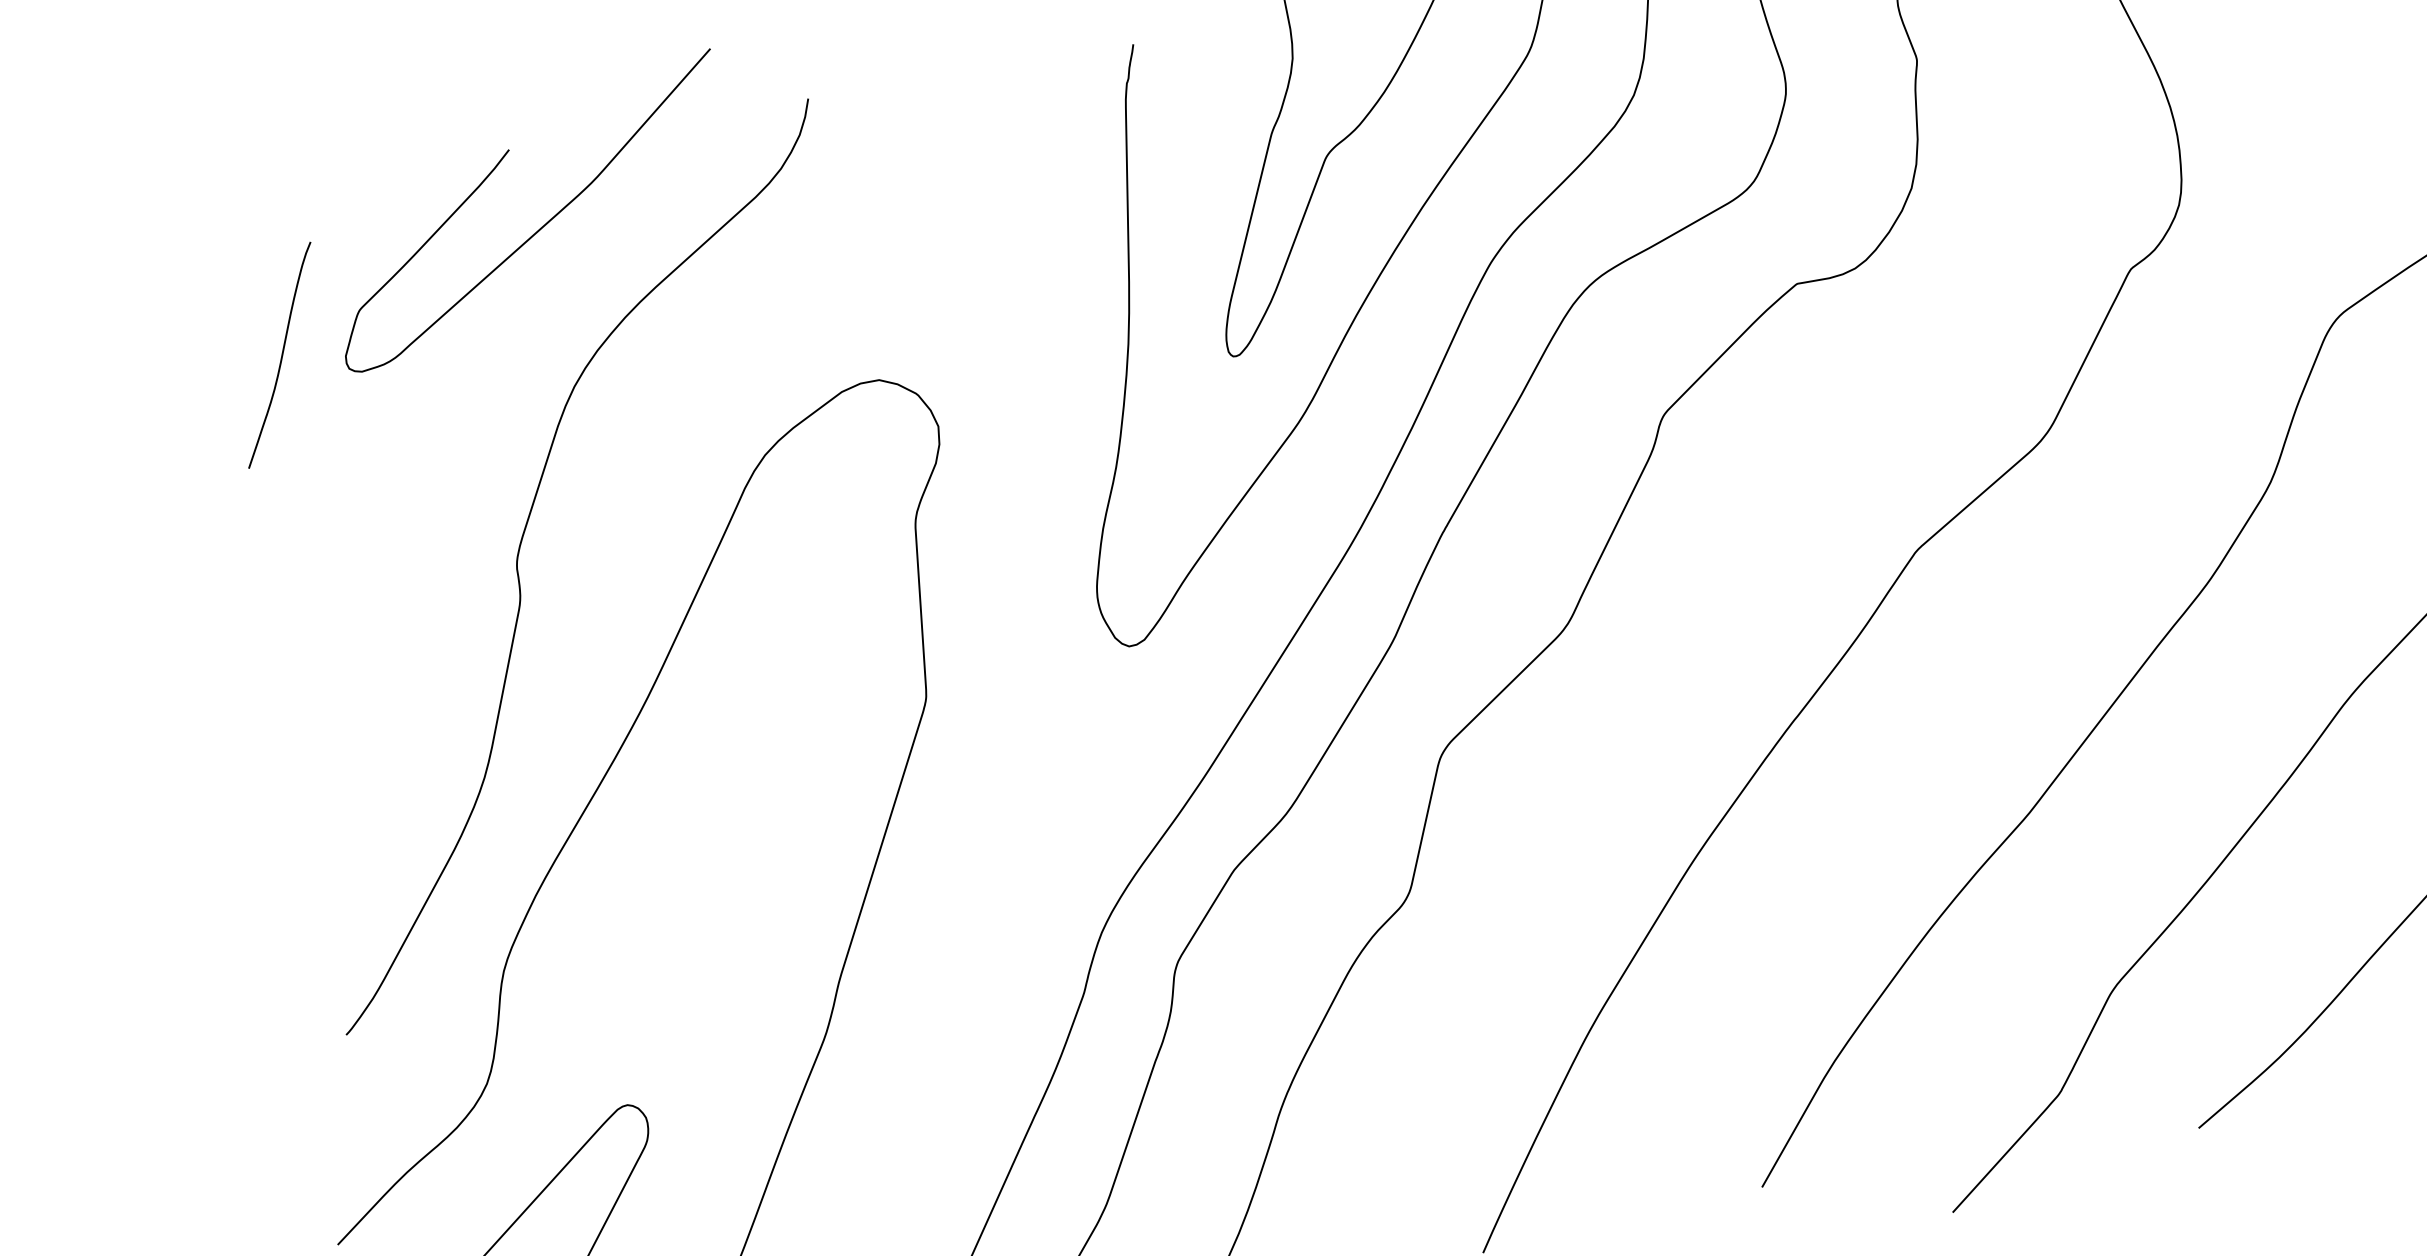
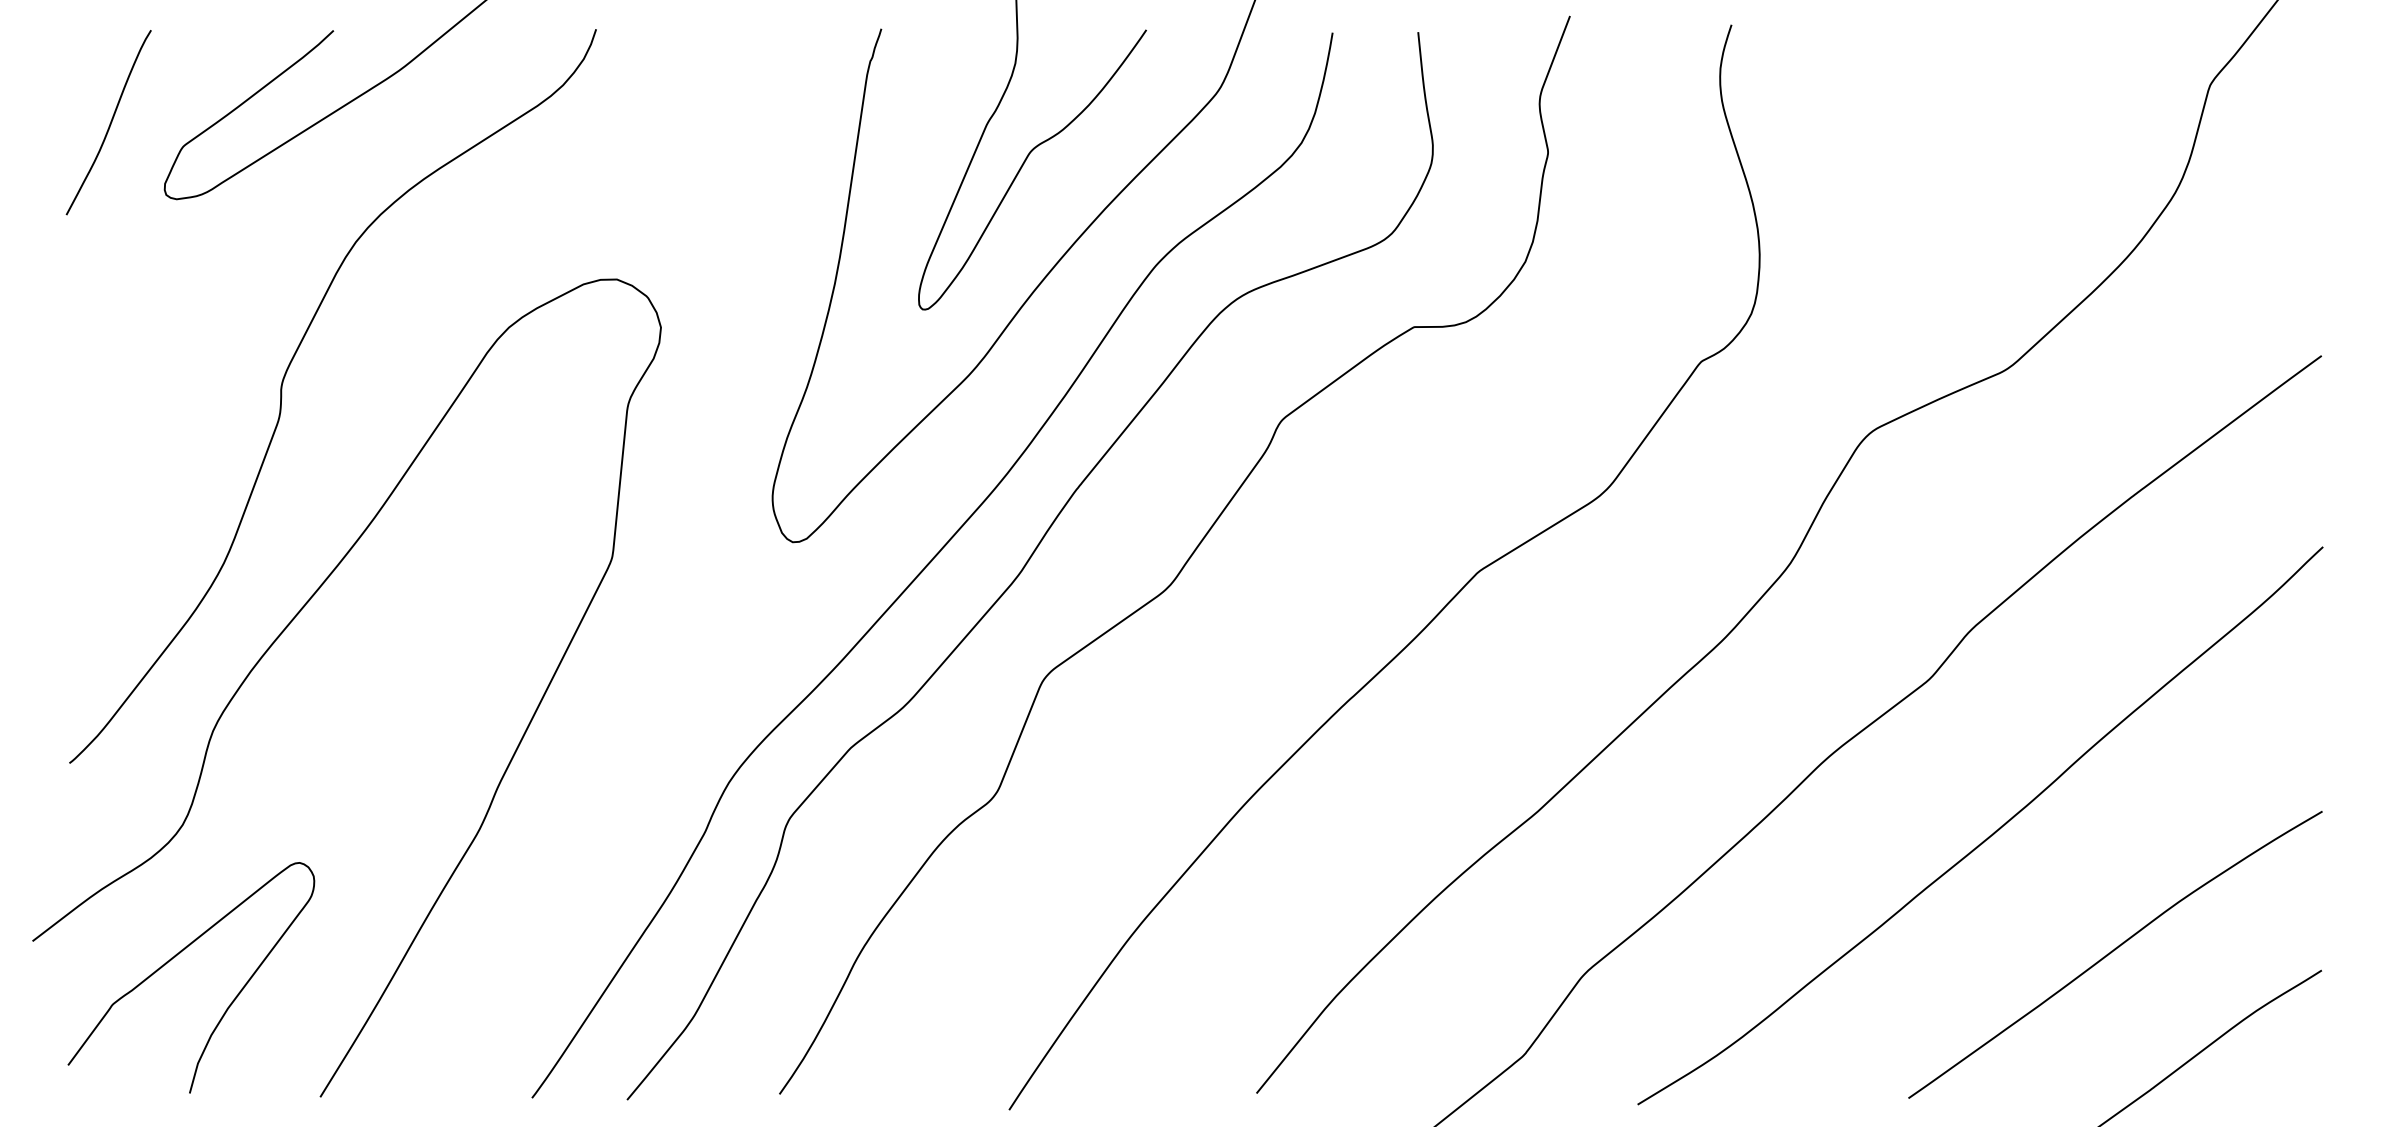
curve: (280, 356) -> (109, 123), moved

